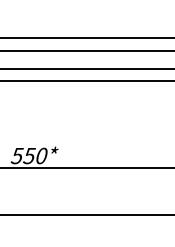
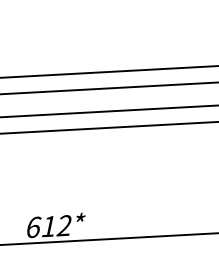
text: (28, 155) -> (47, 225), 550* -> 612*

